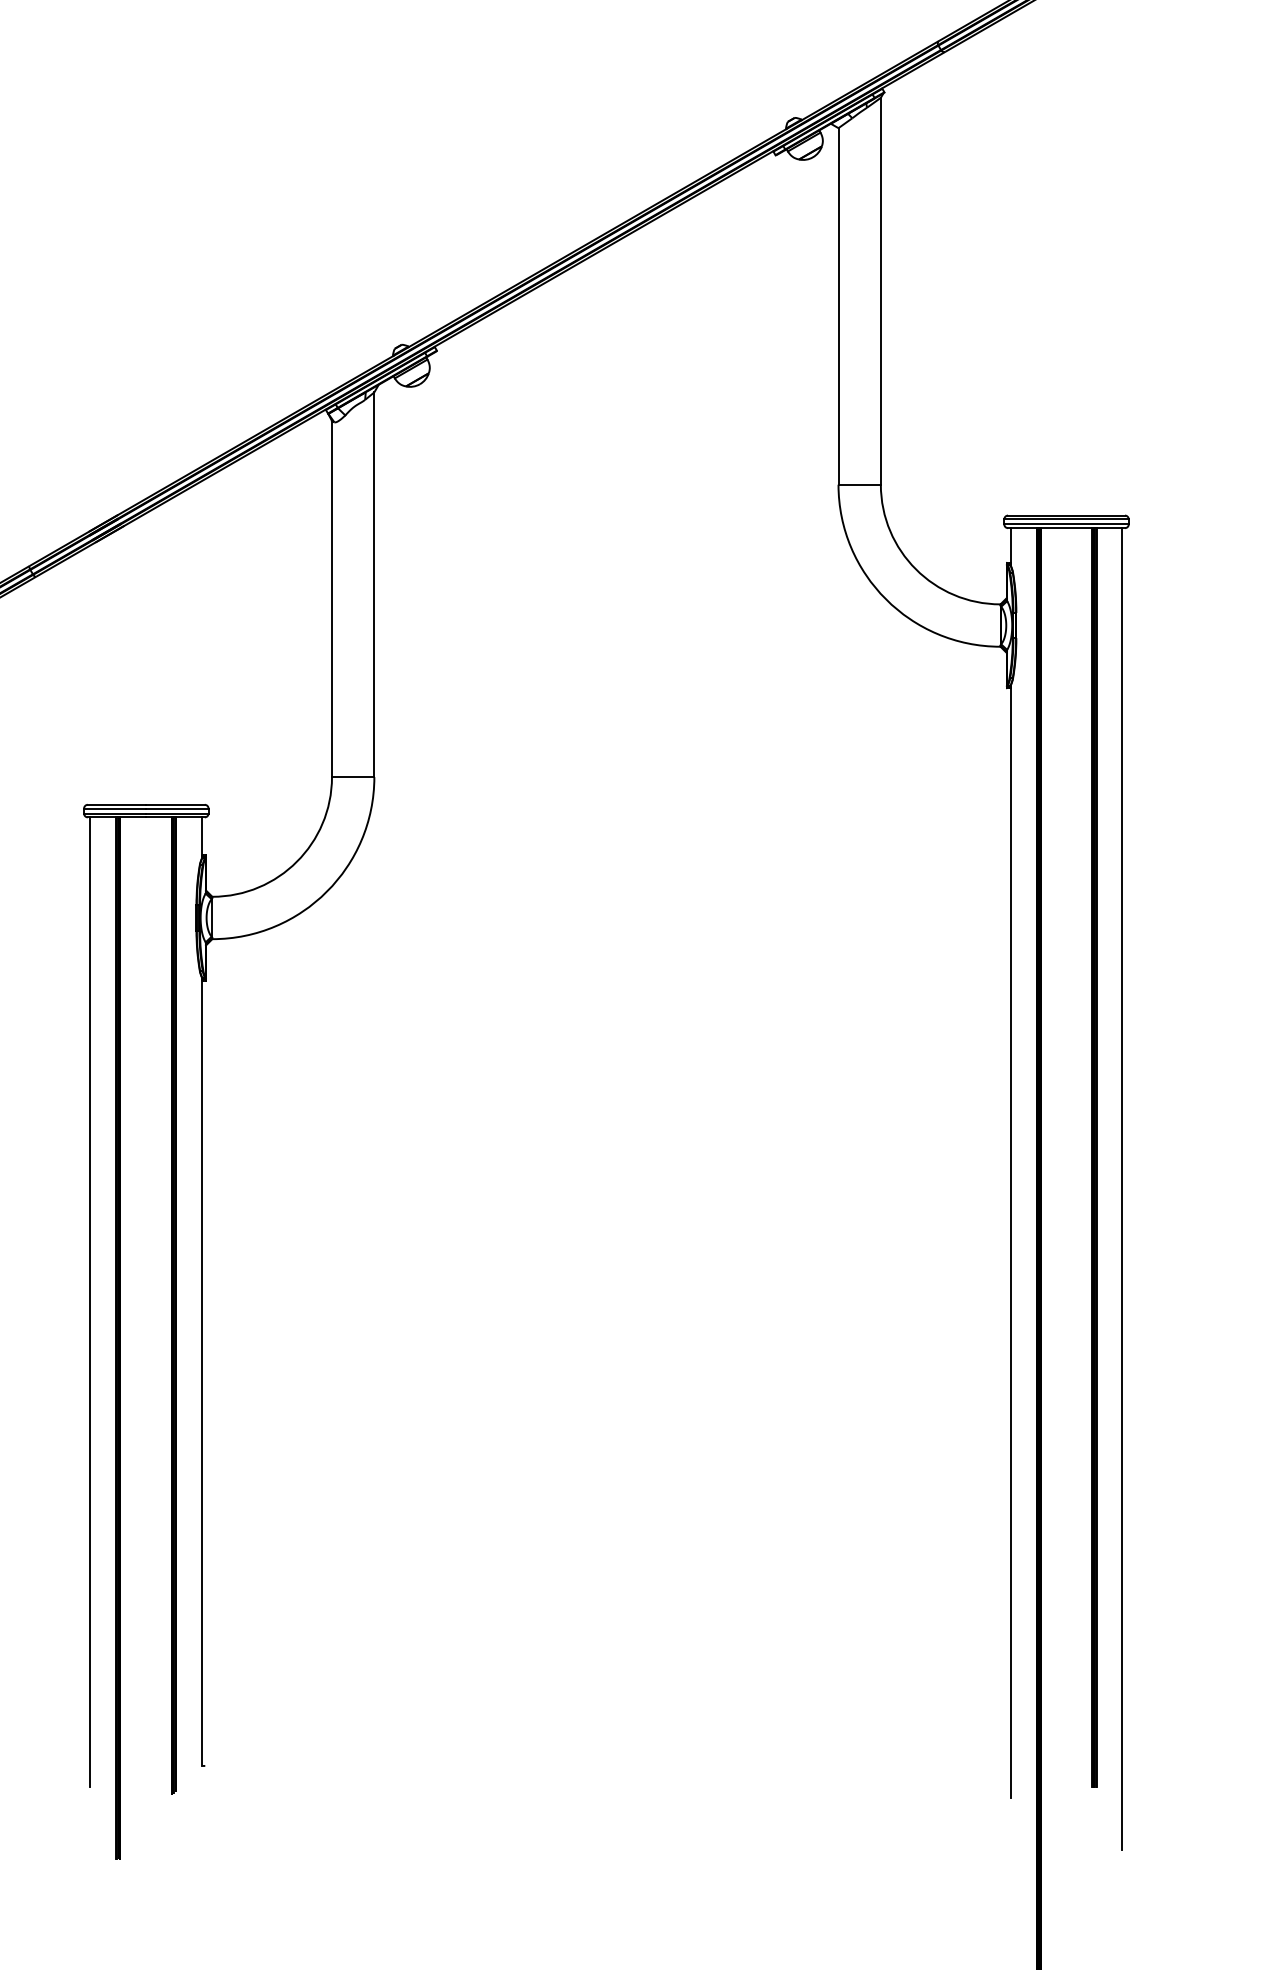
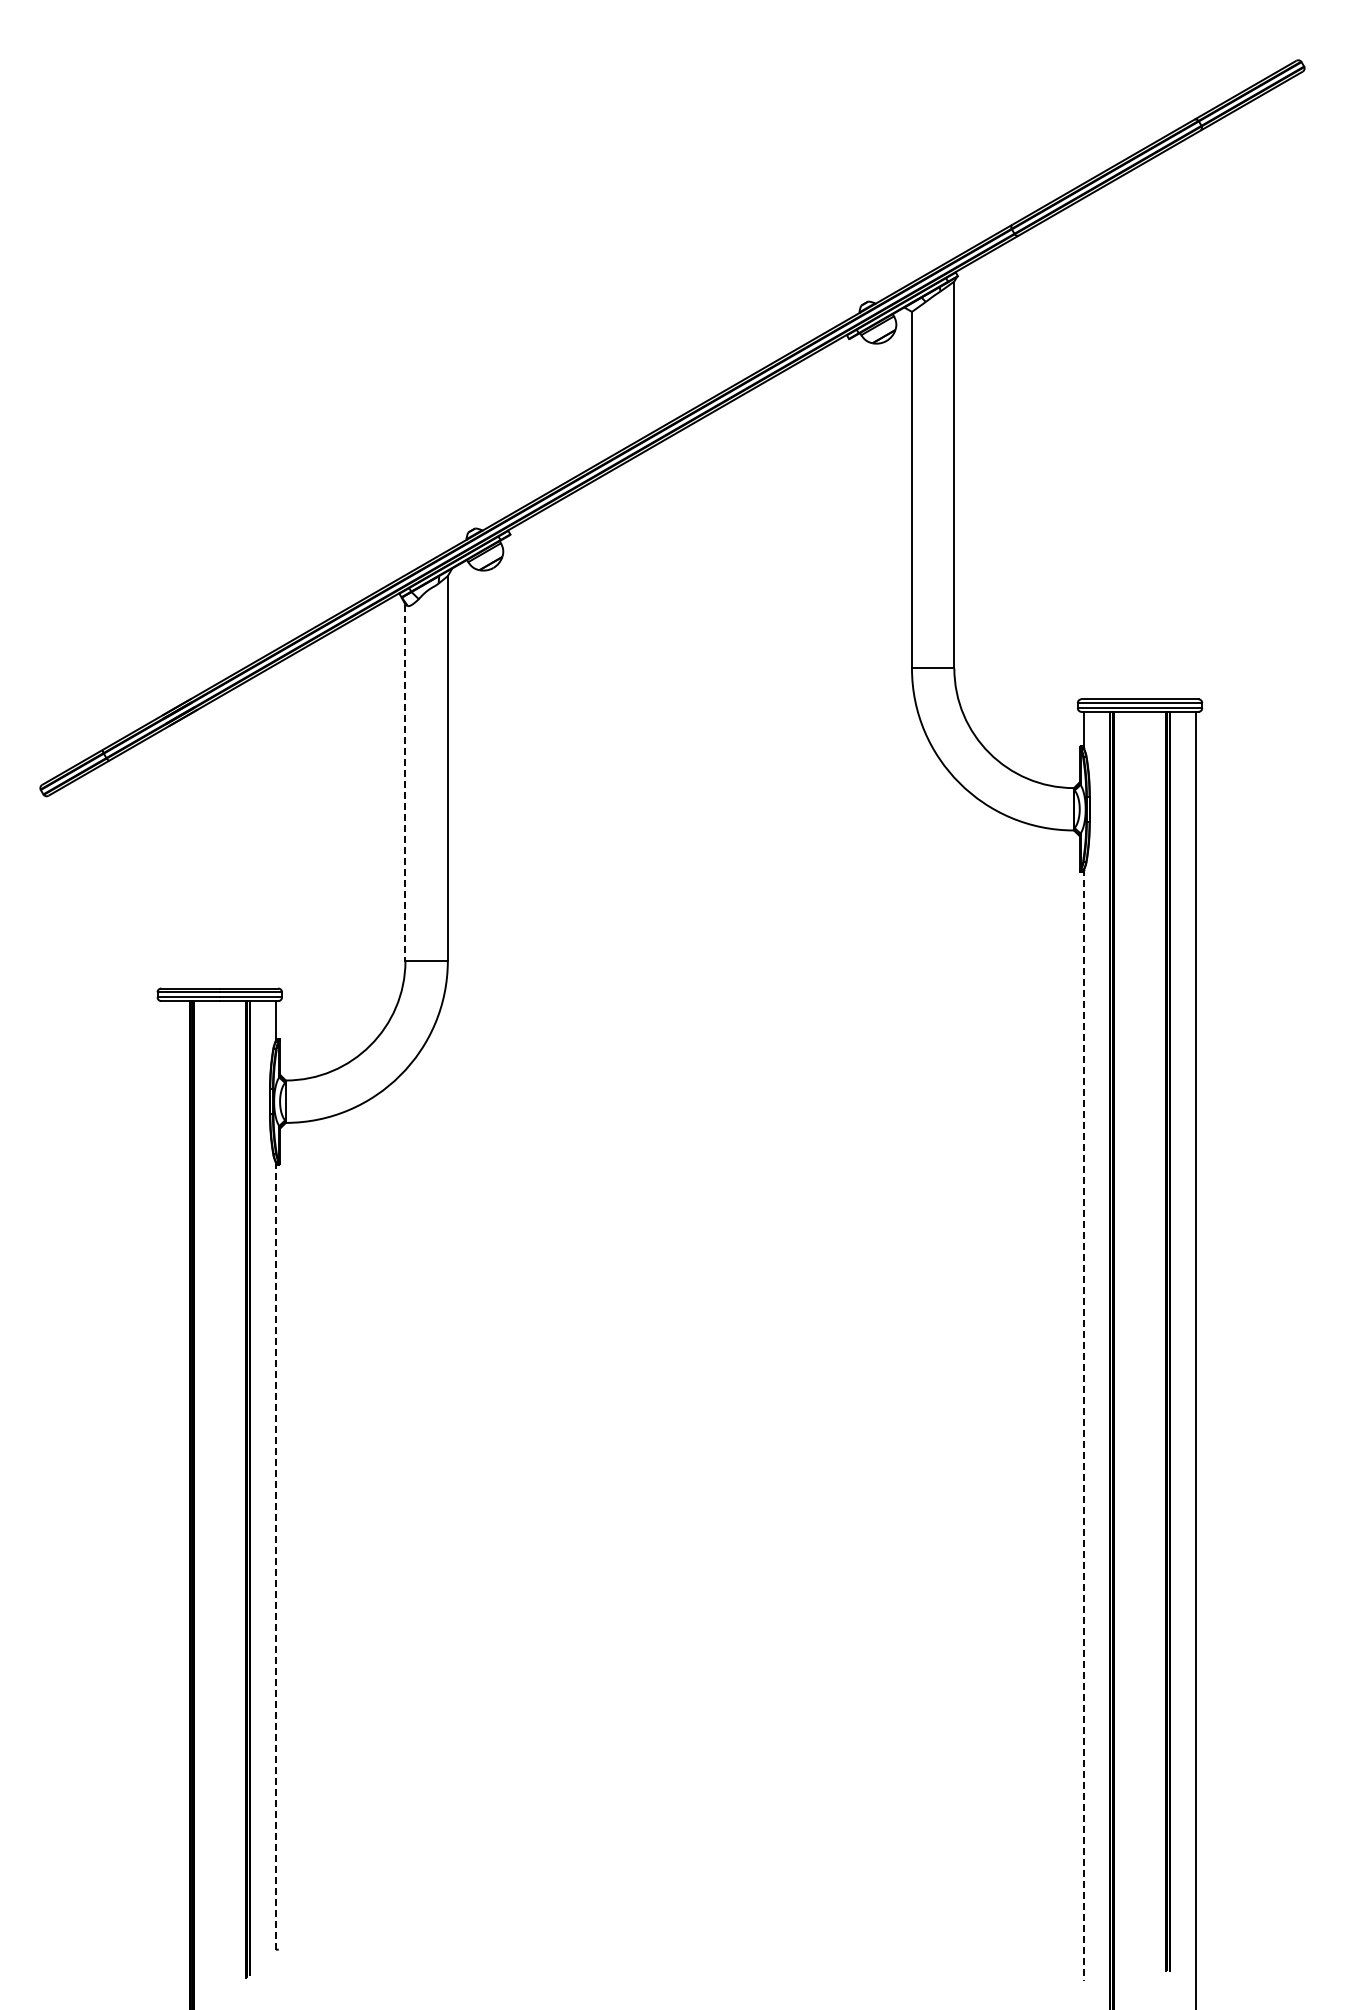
line: (332, 599) -> (405, 783), solid -> dashed
line: (1011, 1241) -> (1084, 1425), solid -> dashed
line: (90, 1302) -> (163, 1486), removed
line: (202, 1371) -> (275, 1555), solid -> dashed

